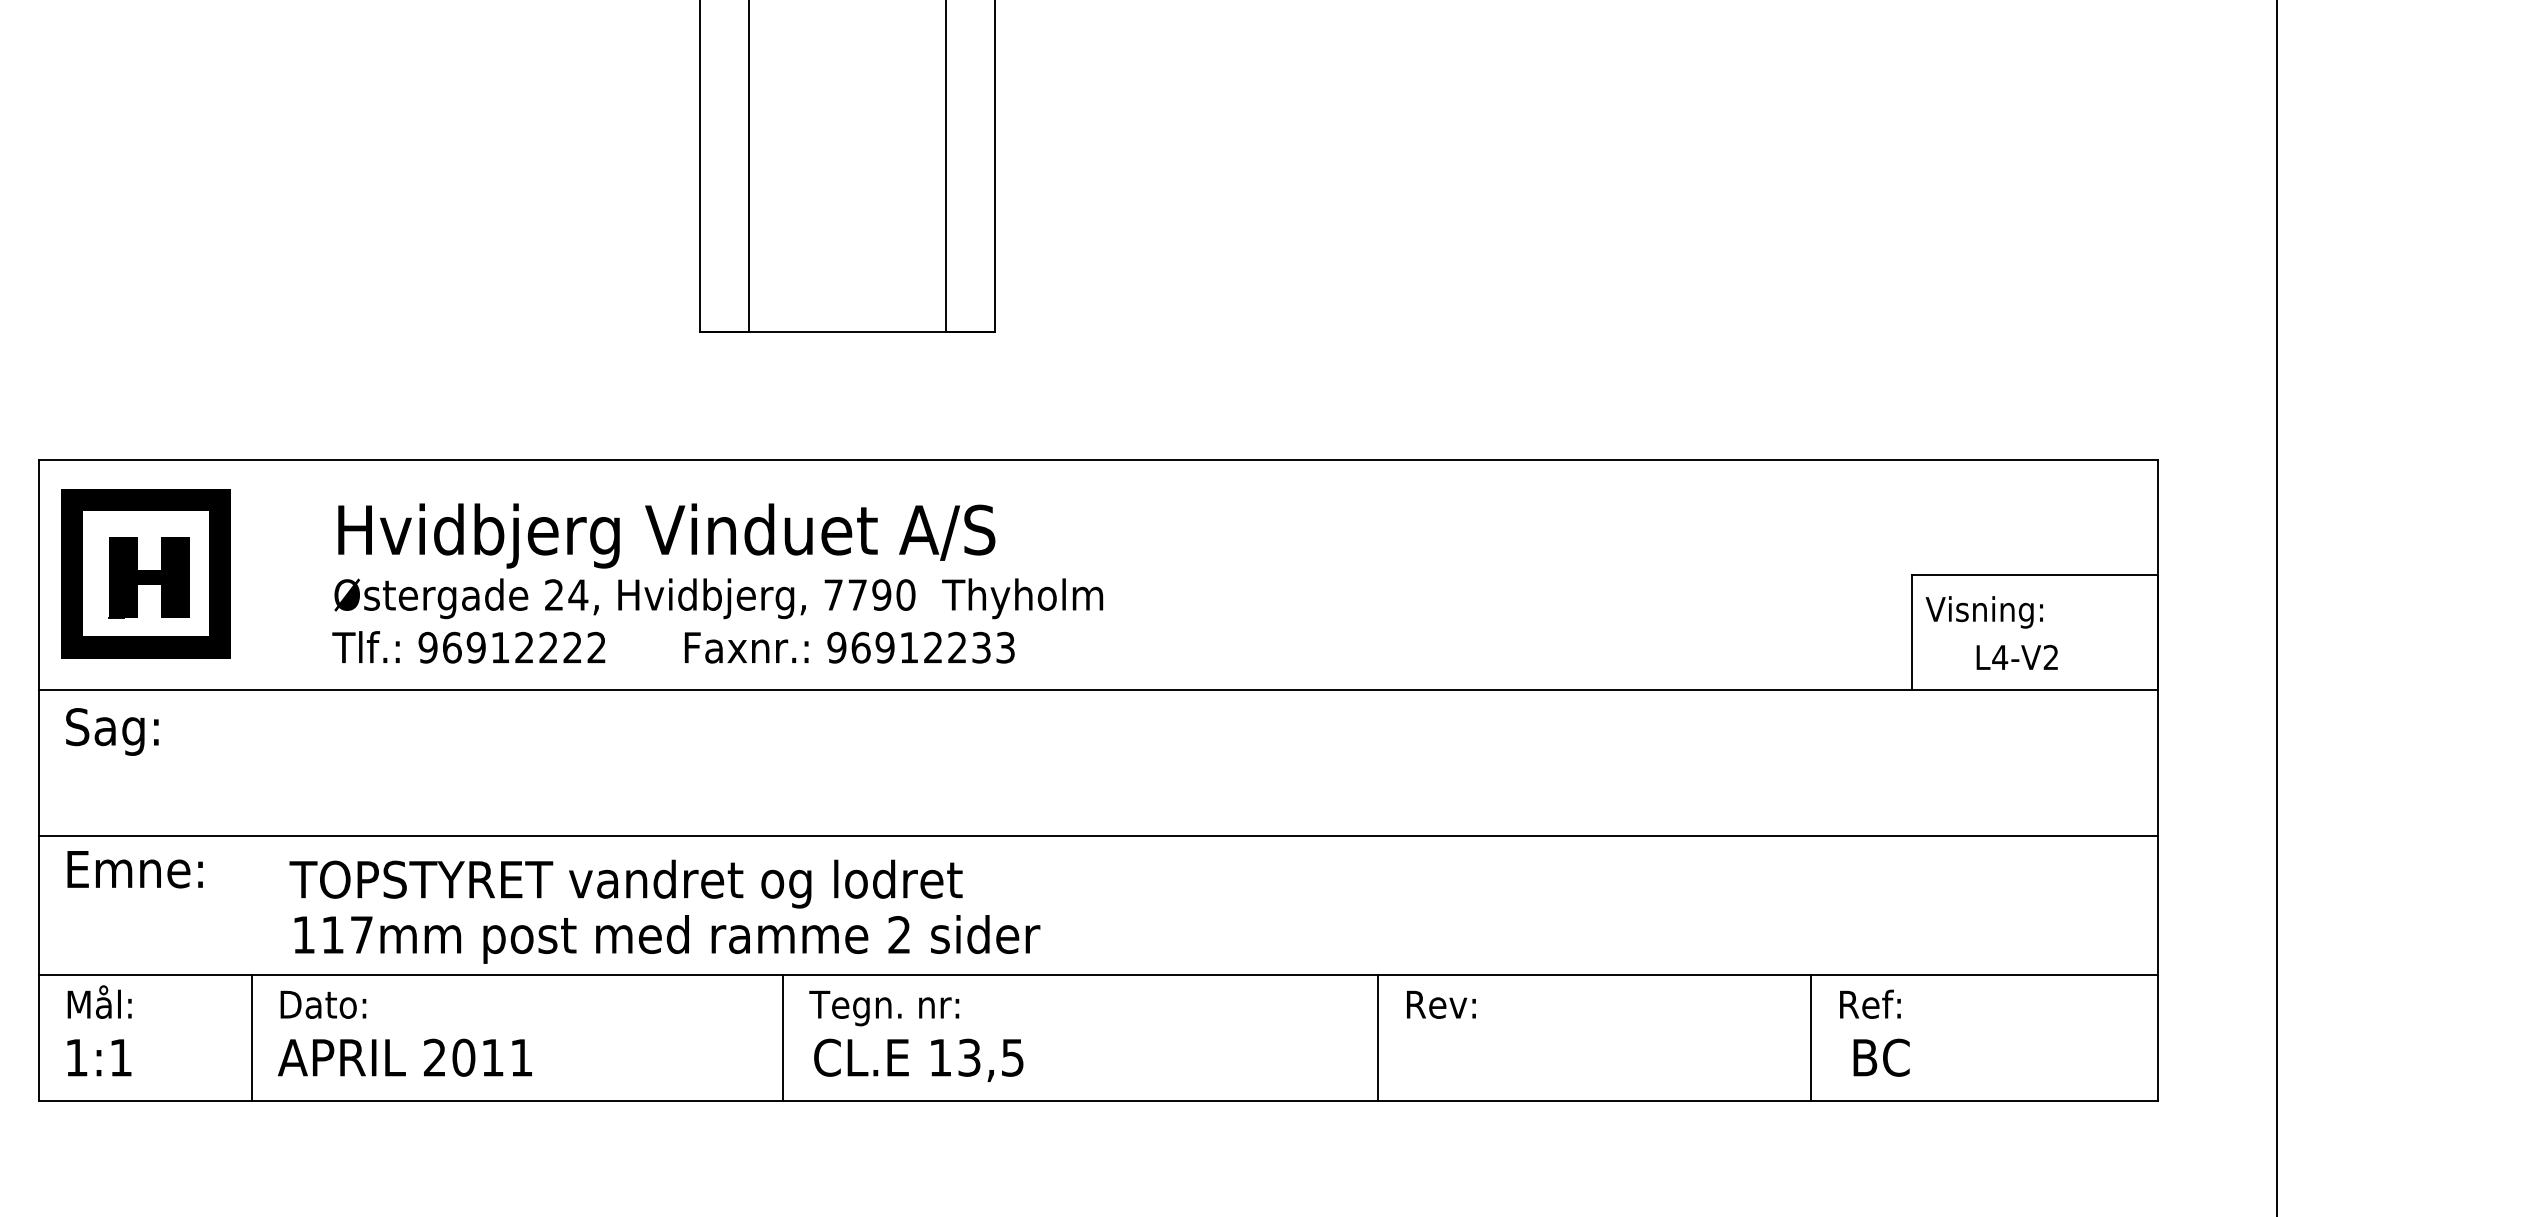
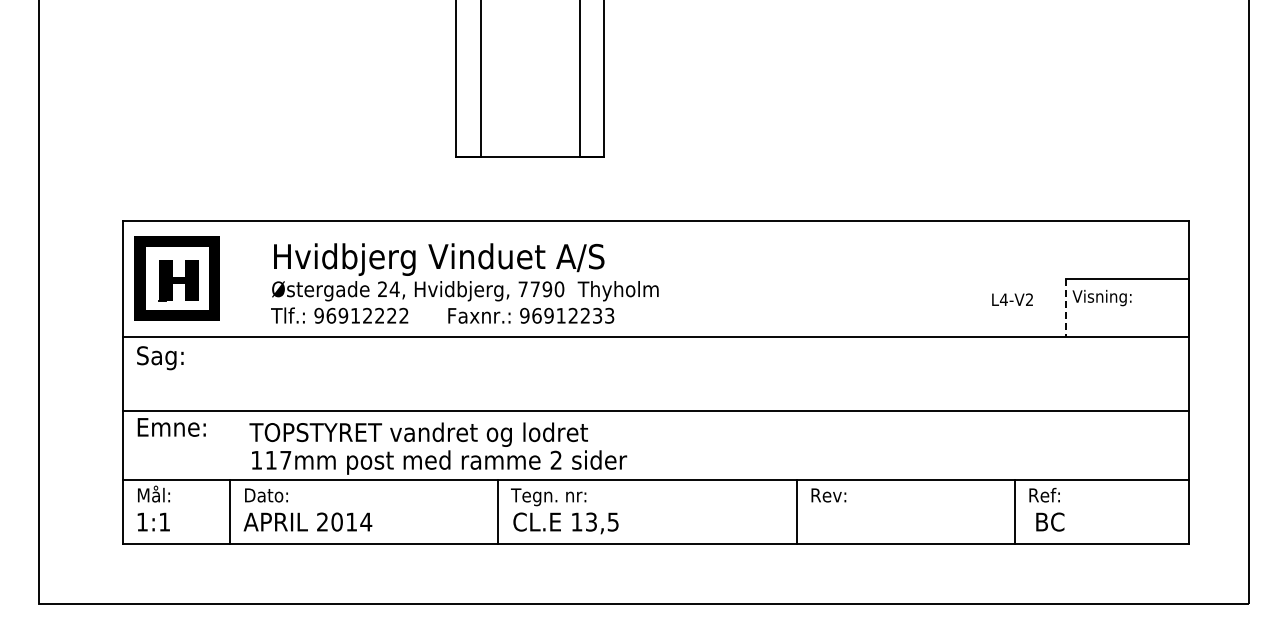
line: (1911, 633) -> (1065, 308), solid -> dashed
text: (2017, 657) -> (1012, 299), moved
text: (522, 1056) -> (366, 521), 2011 -> 2014

